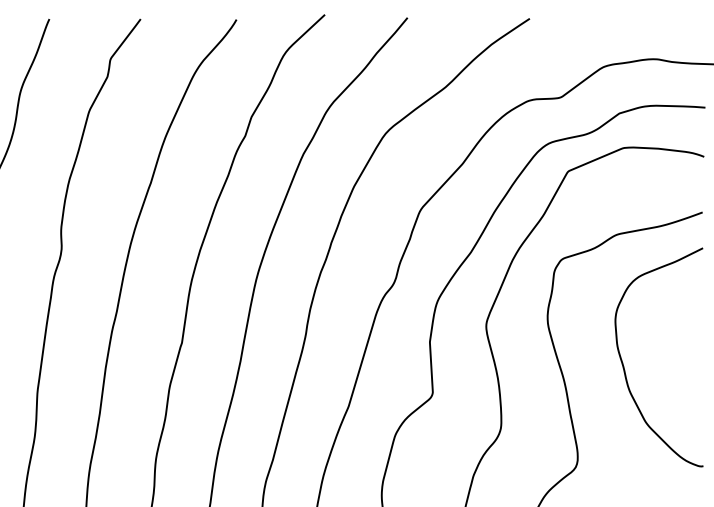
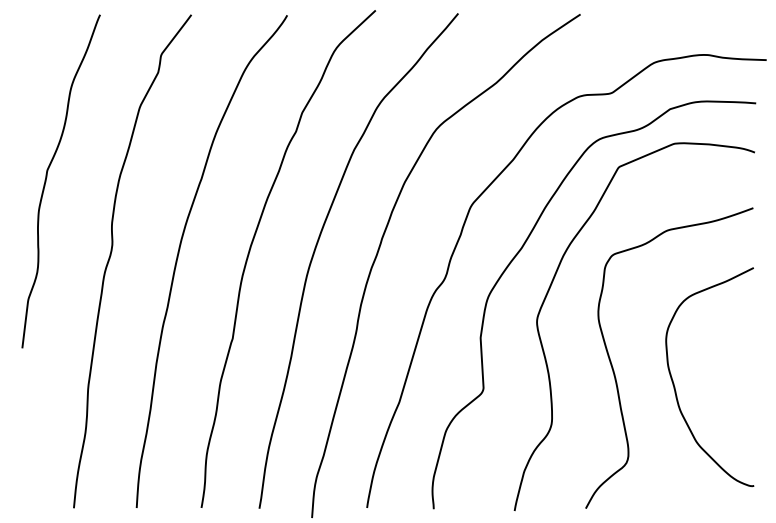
curve: (624, 366) -> (675, 386), moved

